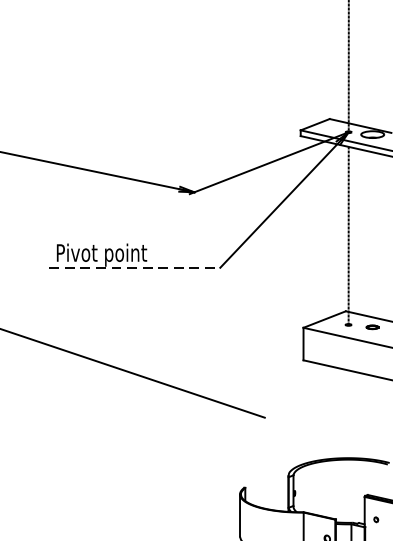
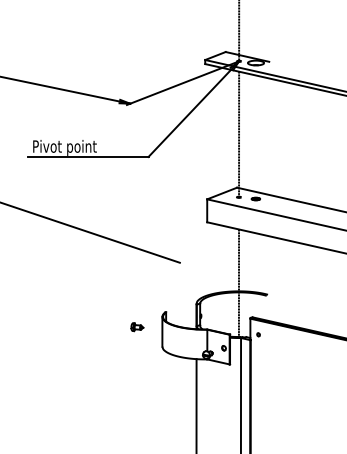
line: (135, 267) -> (88, 156), dashed -> solid
line: (347, 447) -> (238, 283), added
part: (204, 509) -> (137, 327), added

